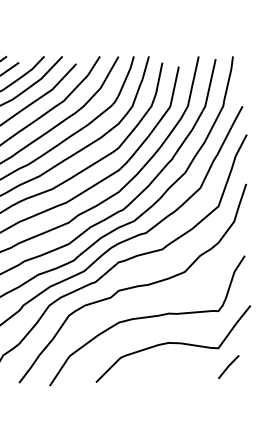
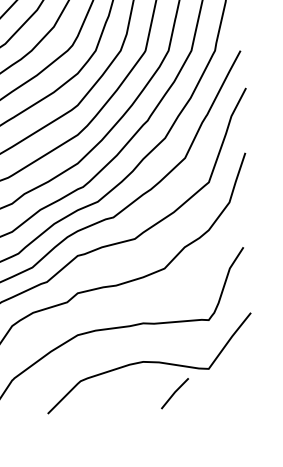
line: (228, 367) -> (174, 394), moved

